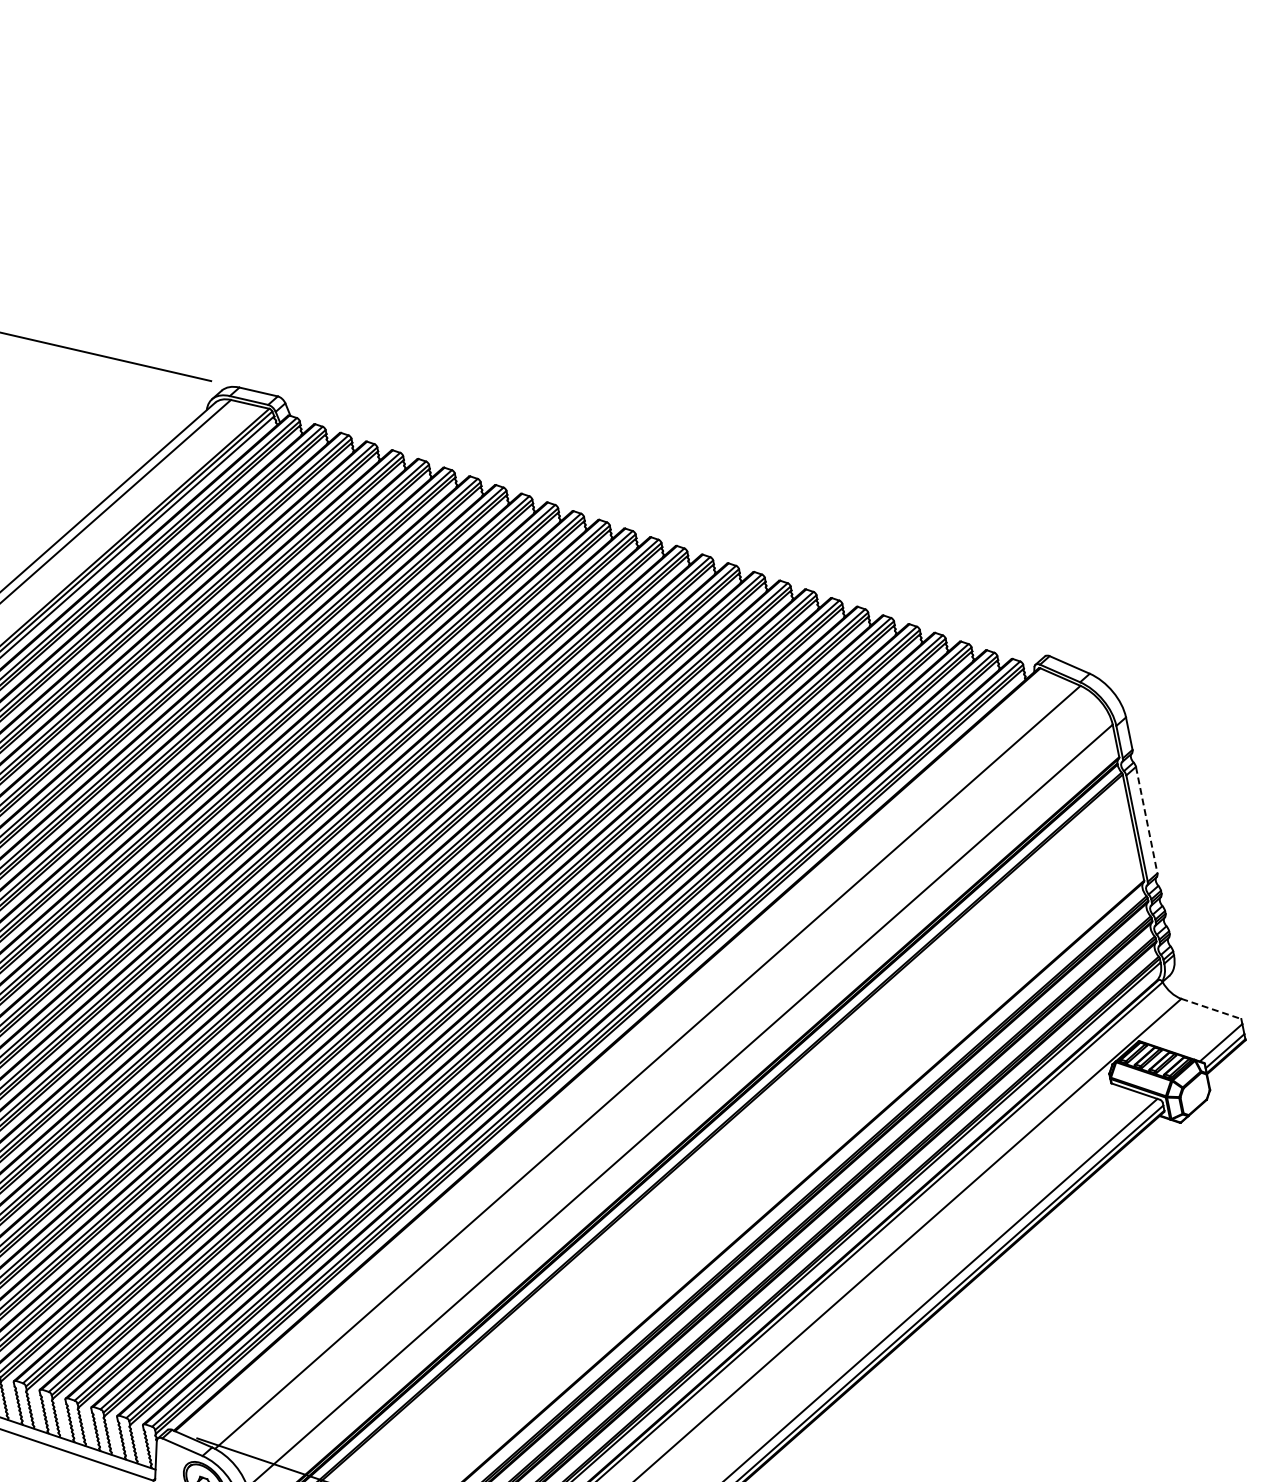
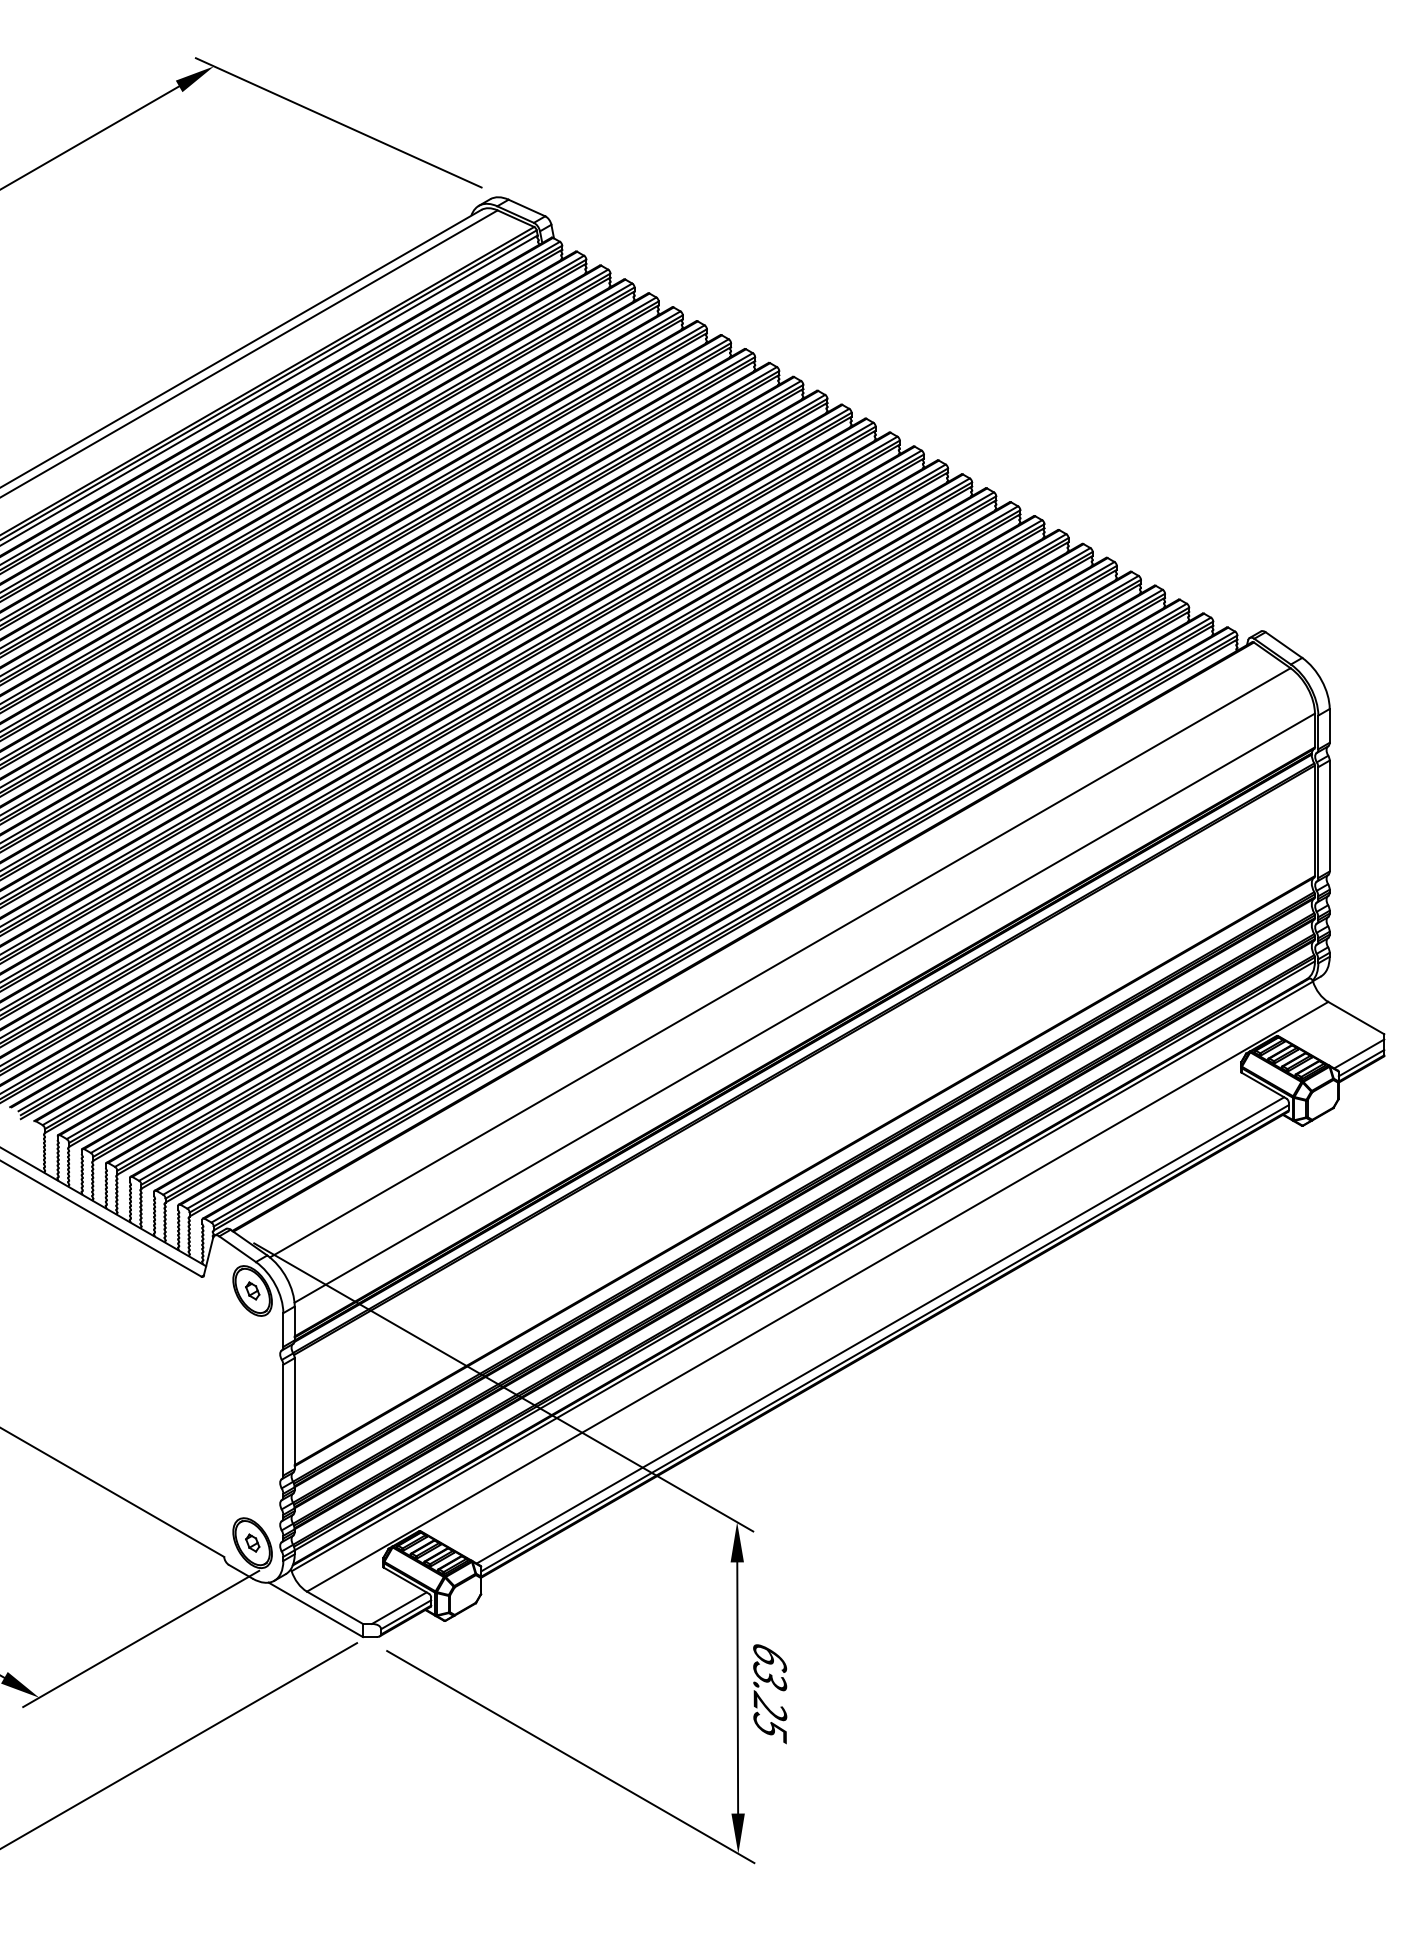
line: (1146, 820) -> (1329, 816), dashed -> solid
line: (1211, 1009) -> (1356, 1018), dashed -> solid

